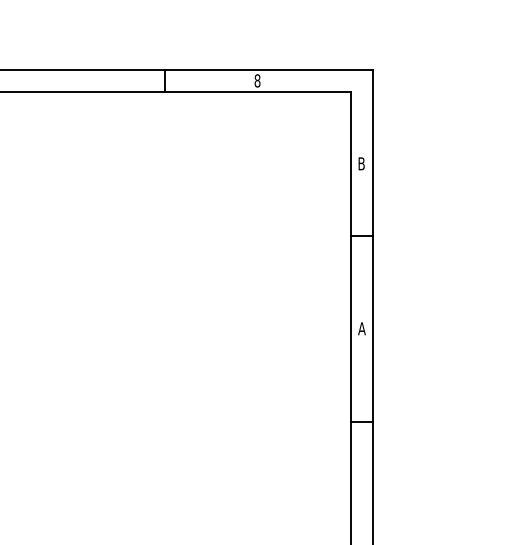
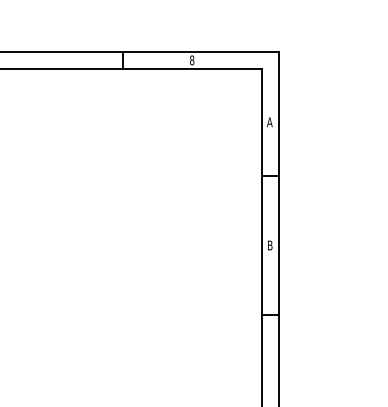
text: (361, 164) -> (269, 122), B -> A
text: (361, 328) -> (269, 245), A -> B

